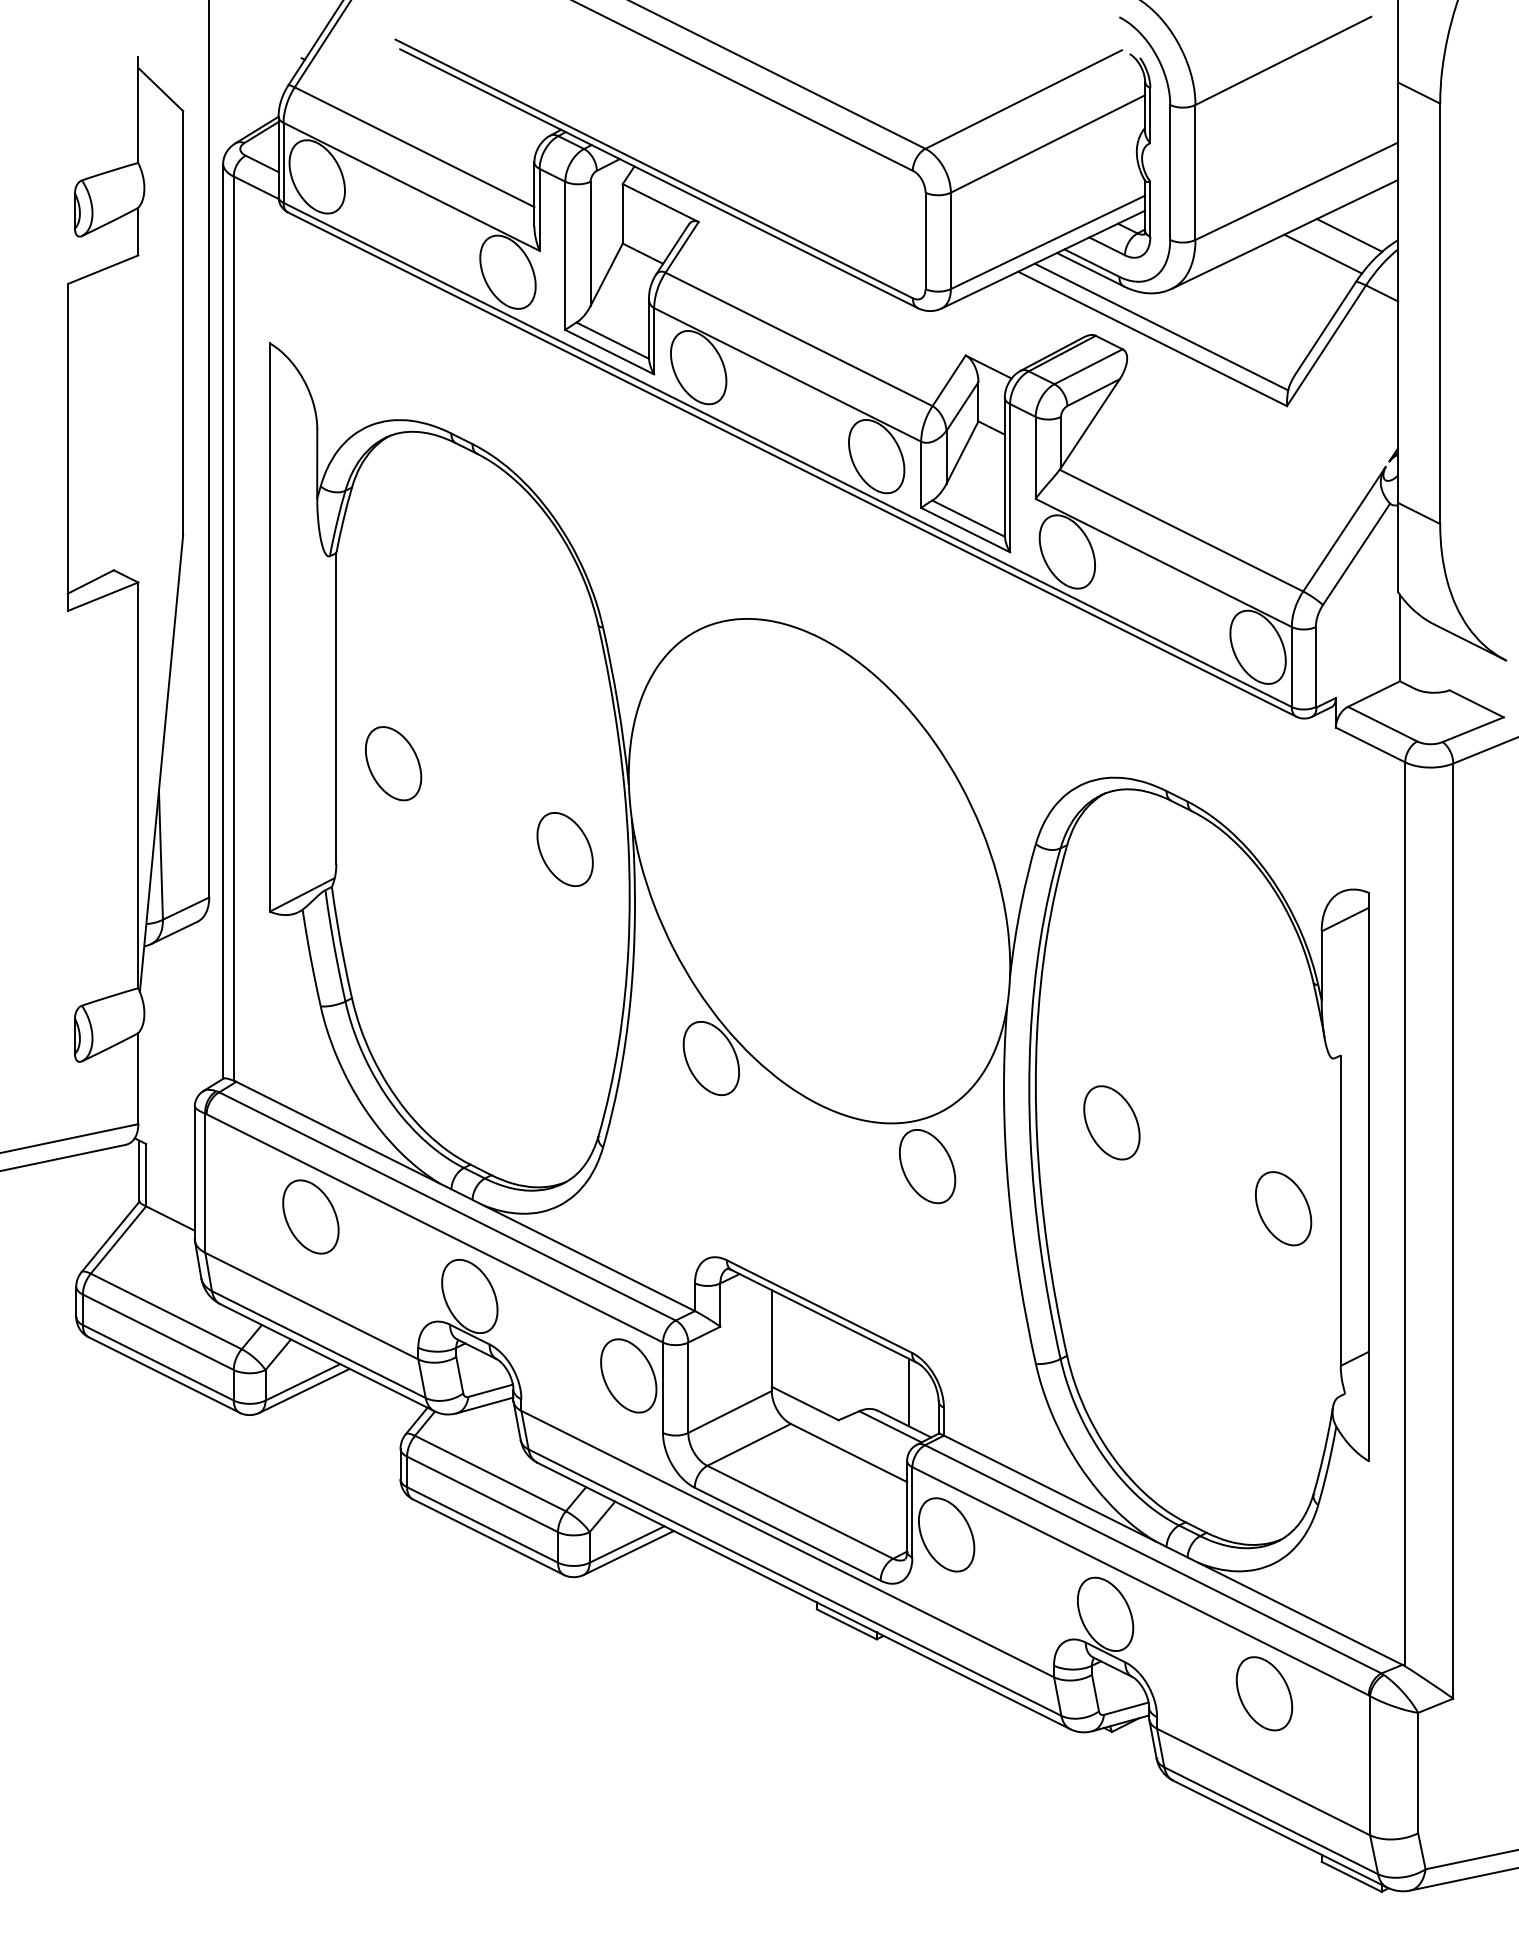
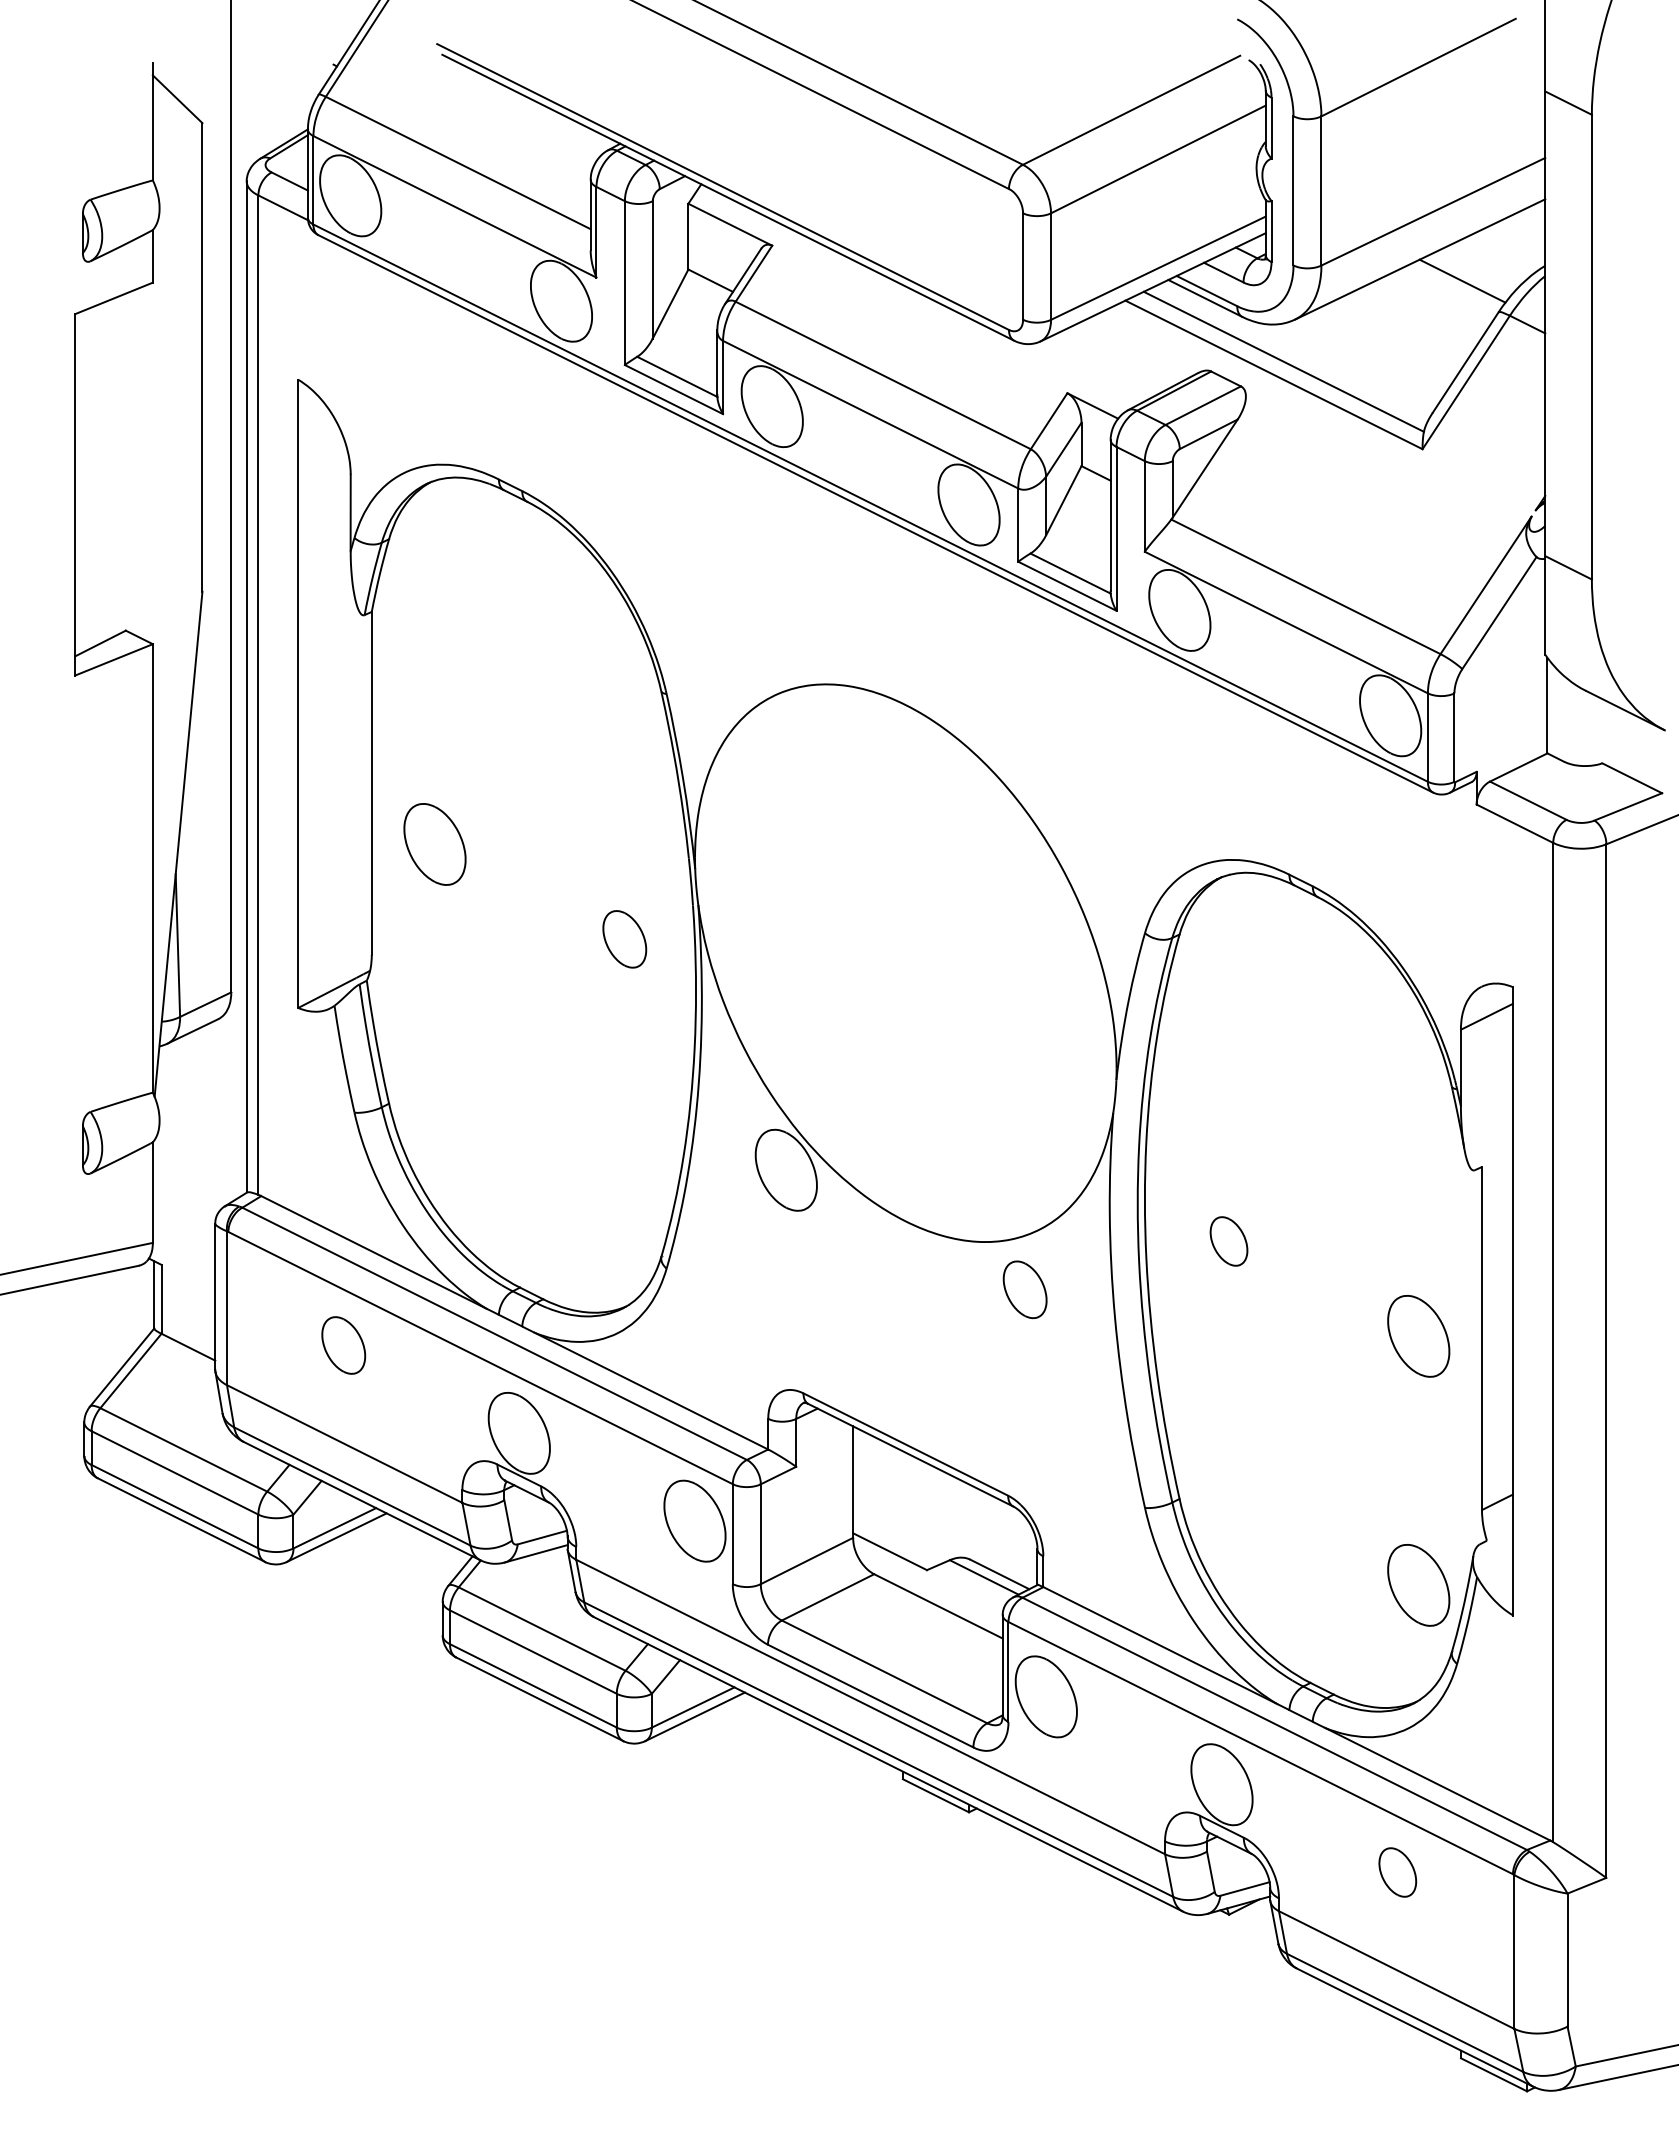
line: (1349, 235) -> (1491, 260), removed
part: (564, 849) -> (624, 939), size x0.7
part: (1111, 1122) -> (1228, 1241), size x0.6
part: (926, 1166) -> (1024, 1289), size x0.7
part: (310, 1217) -> (343, 1345), size x0.7
line: (908, 1391) -> (1004, 1538), removed
part: (1283, 1434) -> (1418, 1585), added
part: (1264, 1693) -> (1397, 1872), size x0.6

